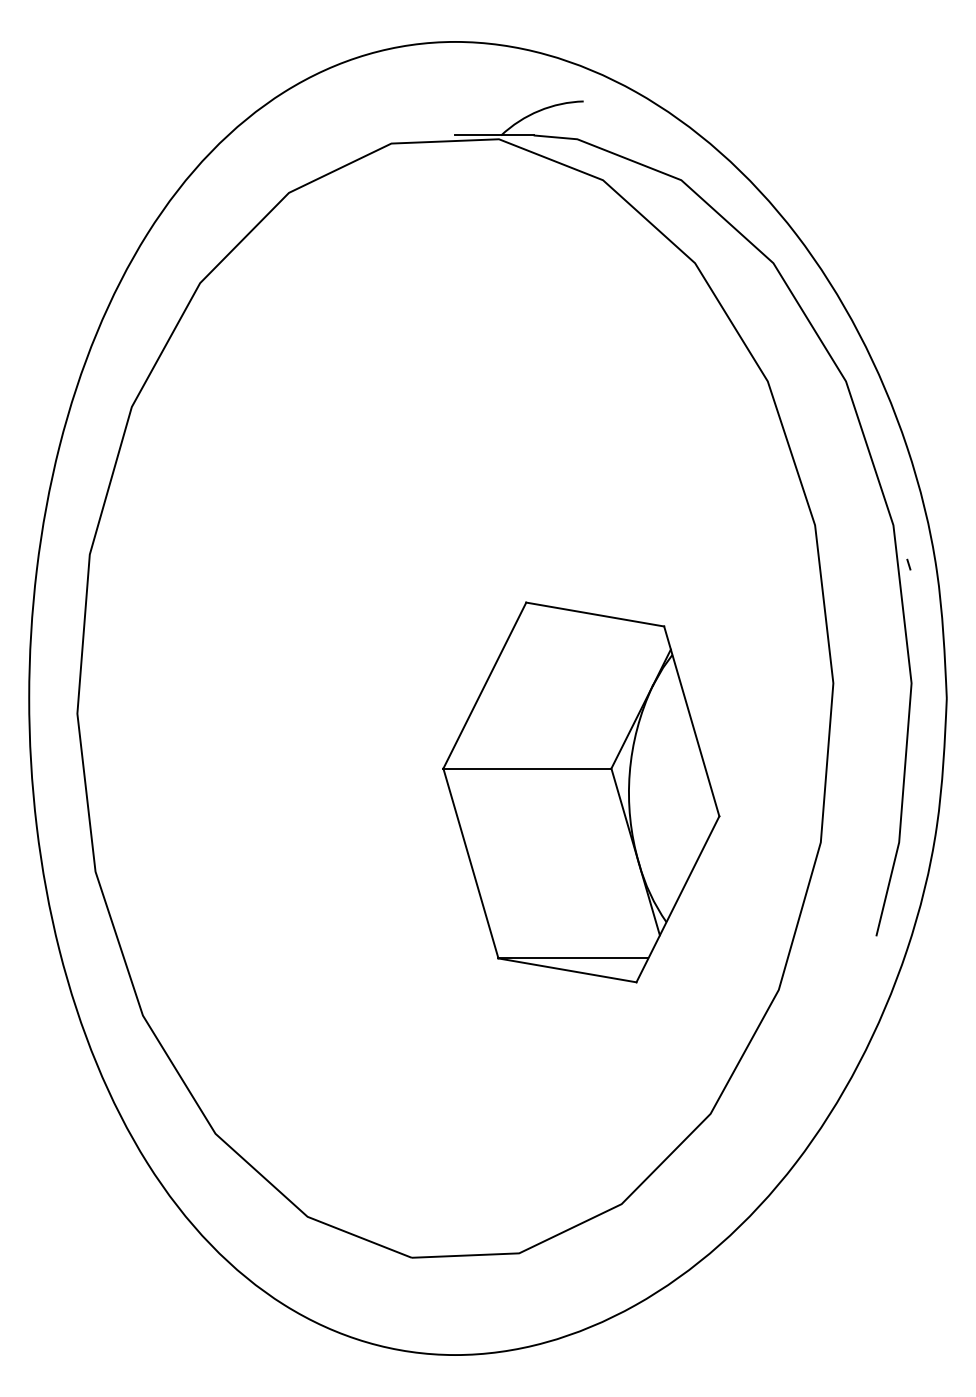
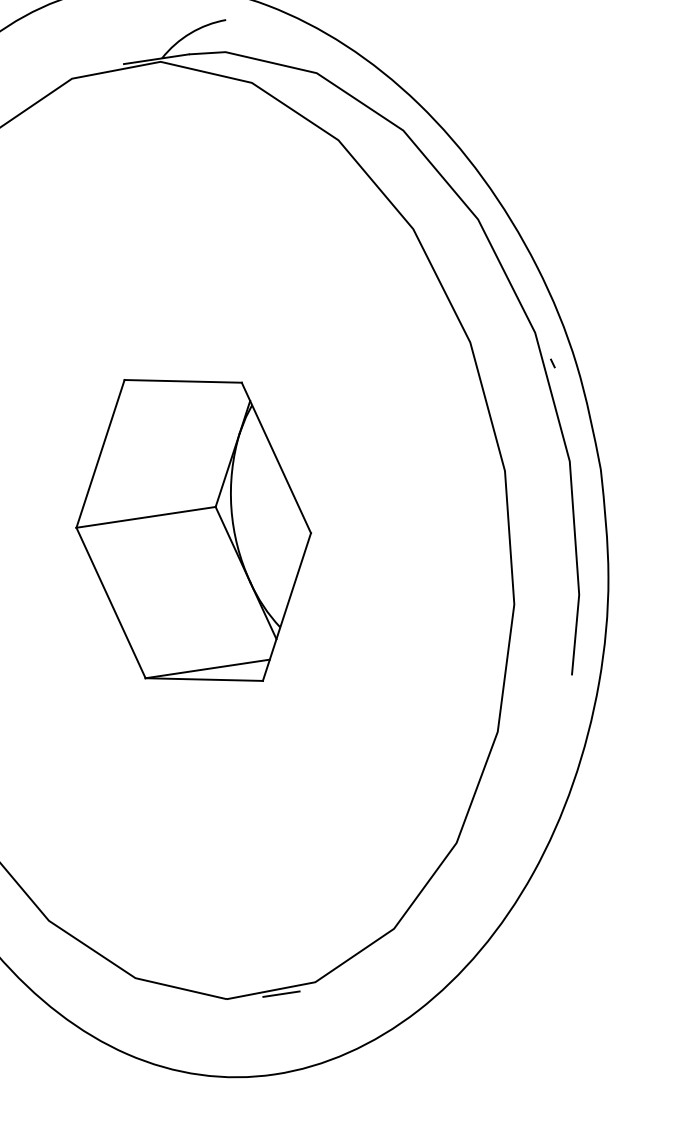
part: (581, 792) -> (193, 530), moved
line: (477, 1261) -> (281, 994), added

